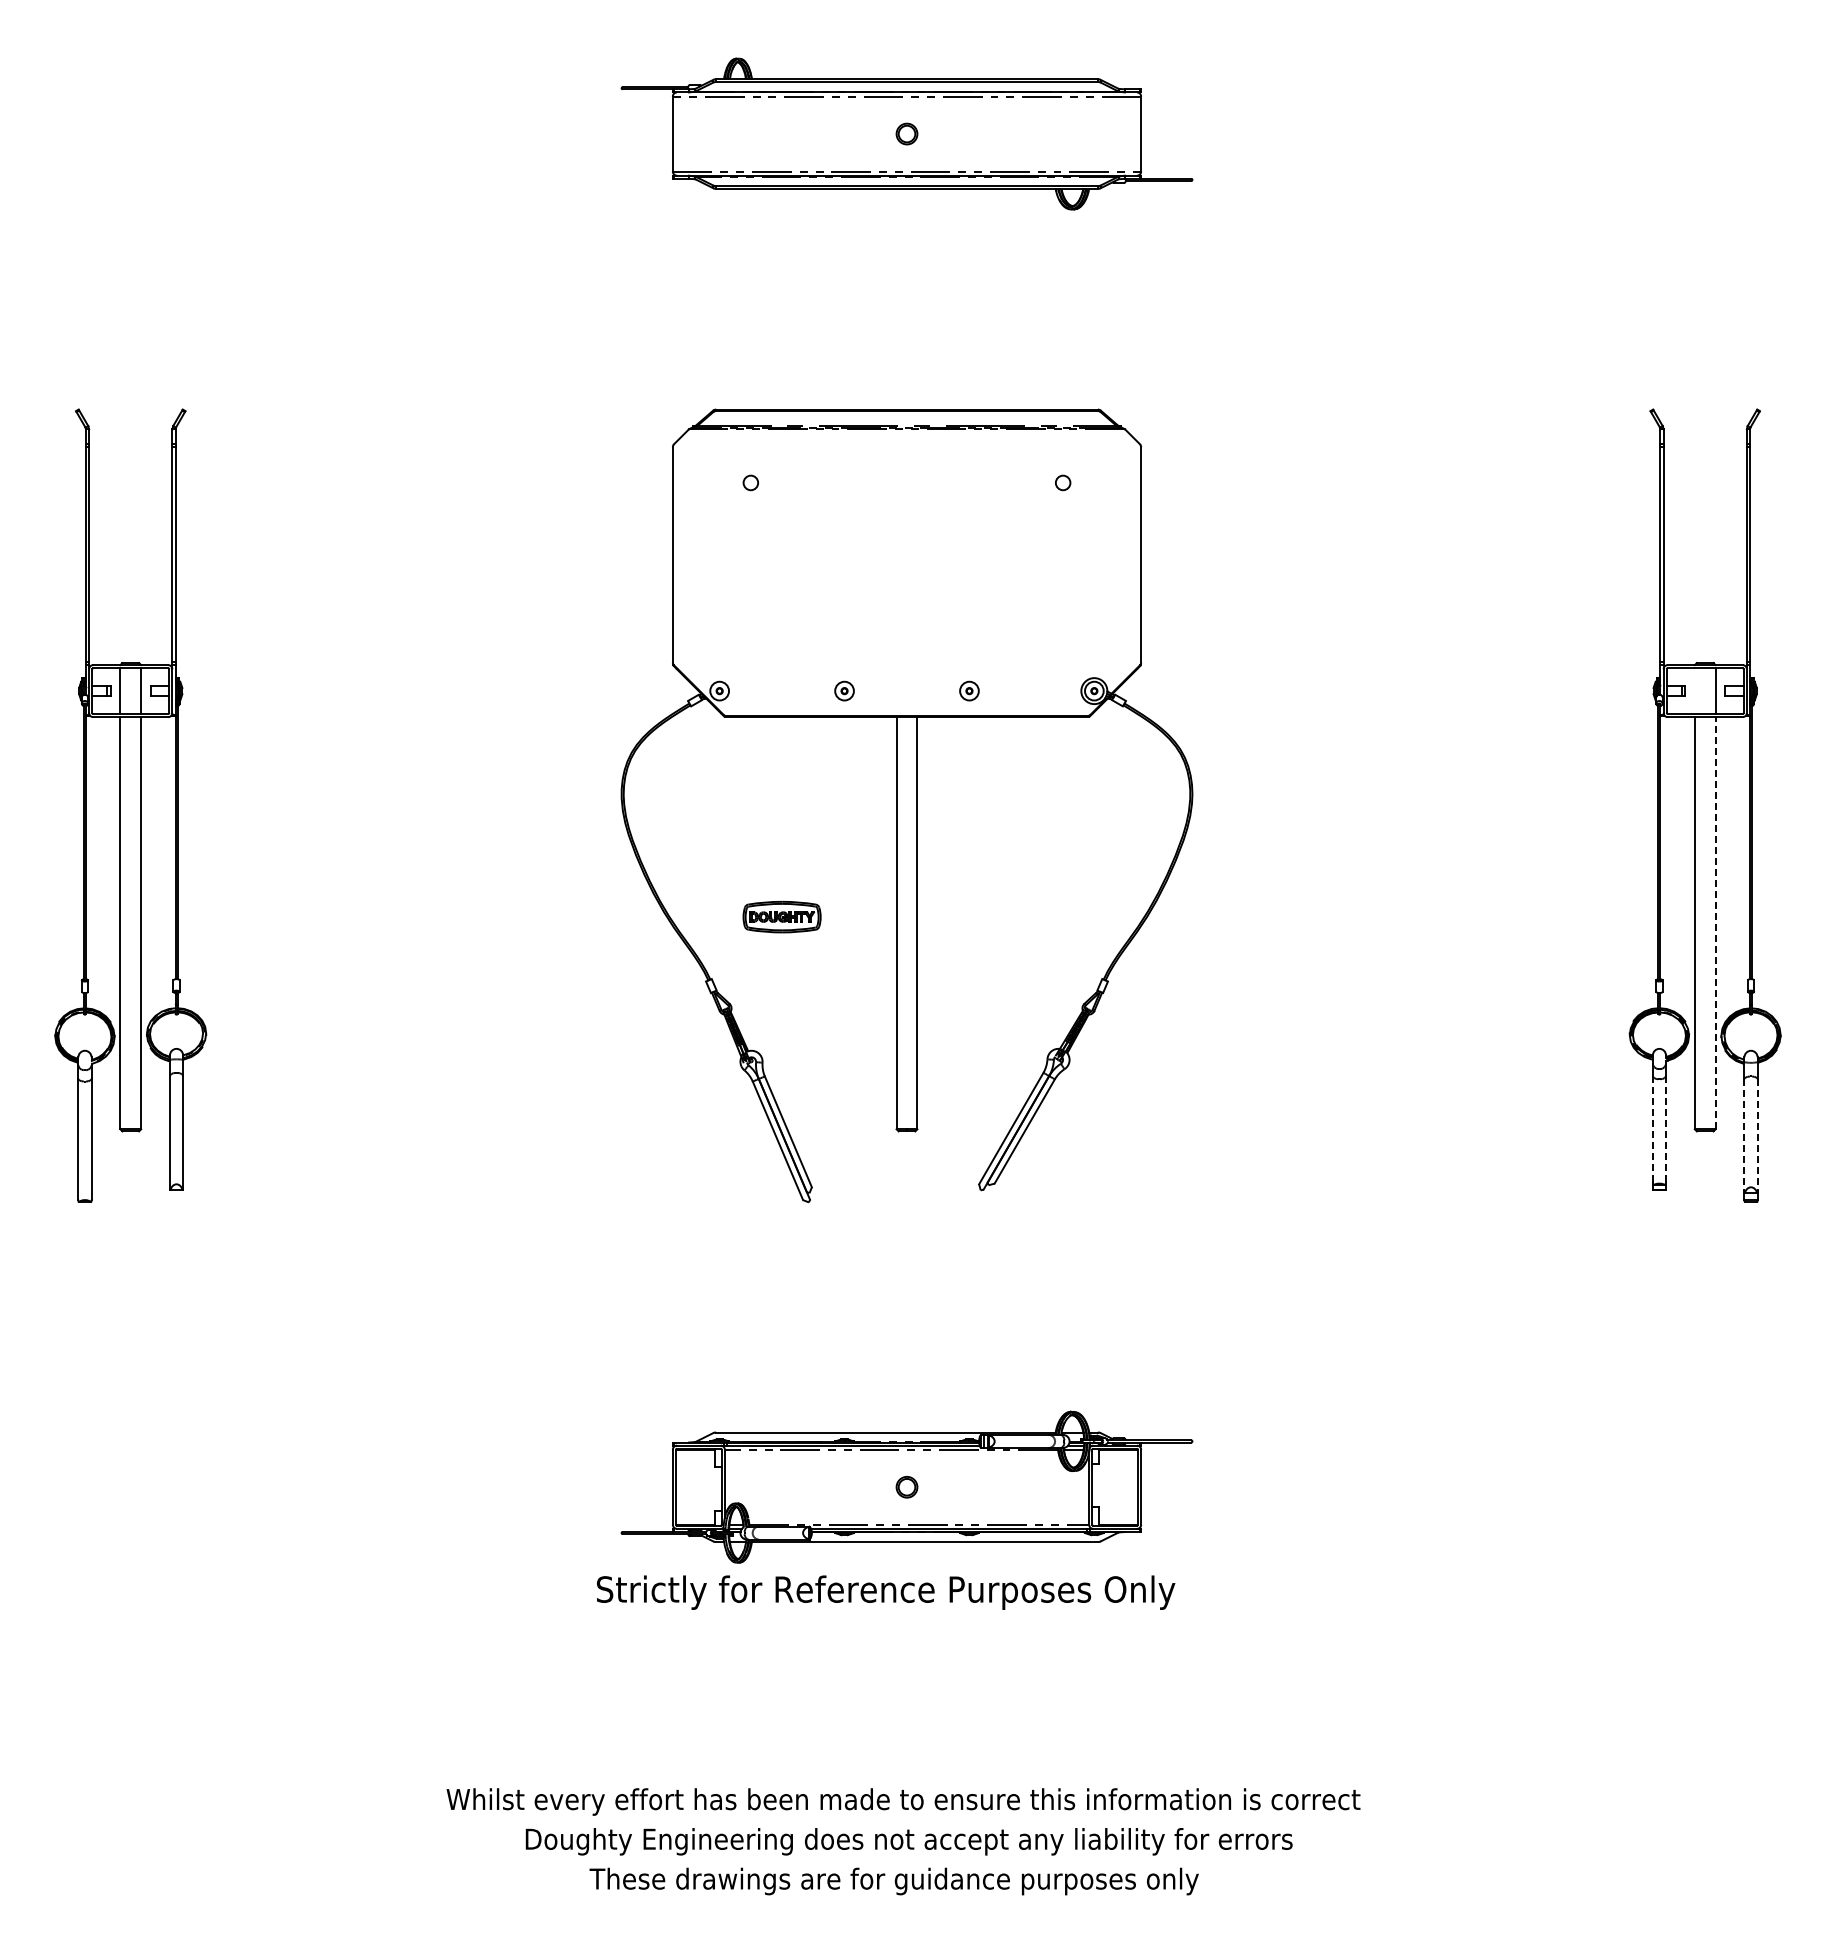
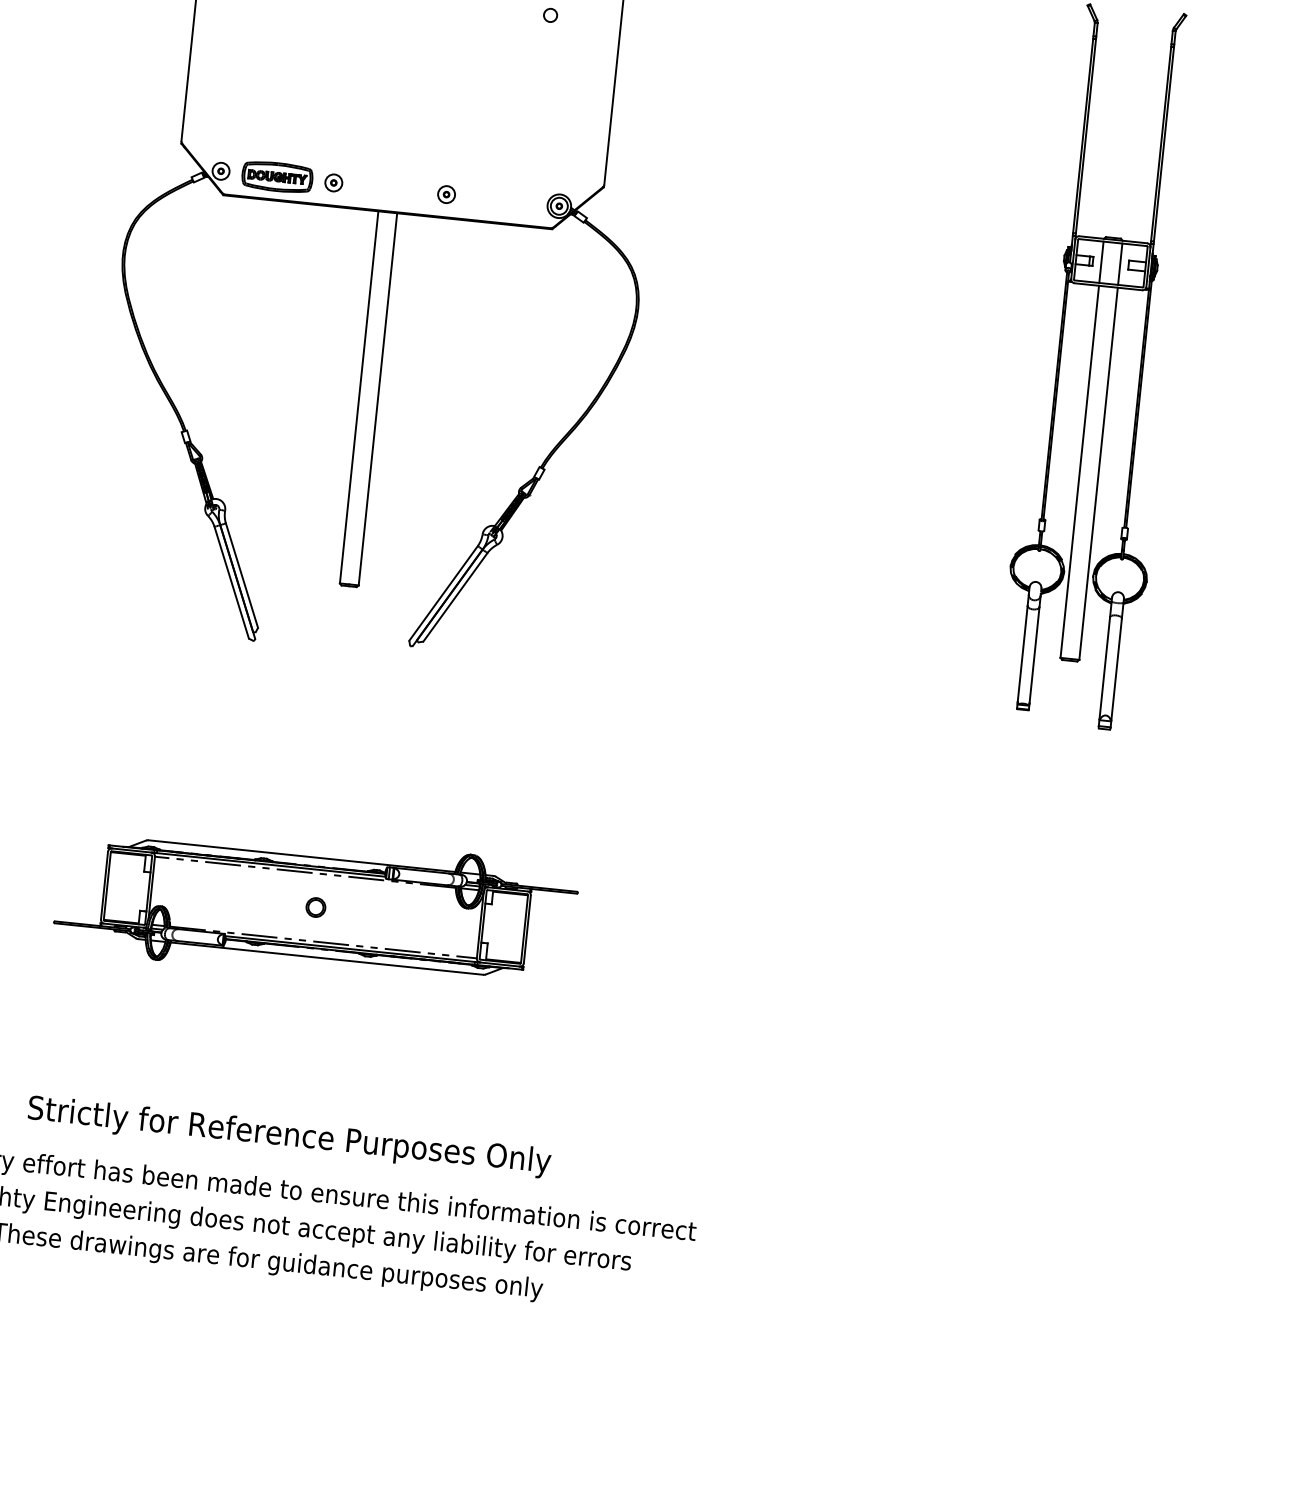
line: (1694, 691) -> (1101, 262), added
part: (781, 916) -> (276, 176), moved
line: (1715, 922) -> (1098, 473), dashed -> solid
line: (1652, 1129) -> (1022, 654), dashed -> solid
line: (1665, 1129) -> (1034, 655), dashed -> solid
line: (1744, 1135) -> (1104, 668), dashed -> solid
line: (1757, 1135) -> (1116, 669), dashed -> solid
text: (886, 1592) -> (289, 1136), moved

